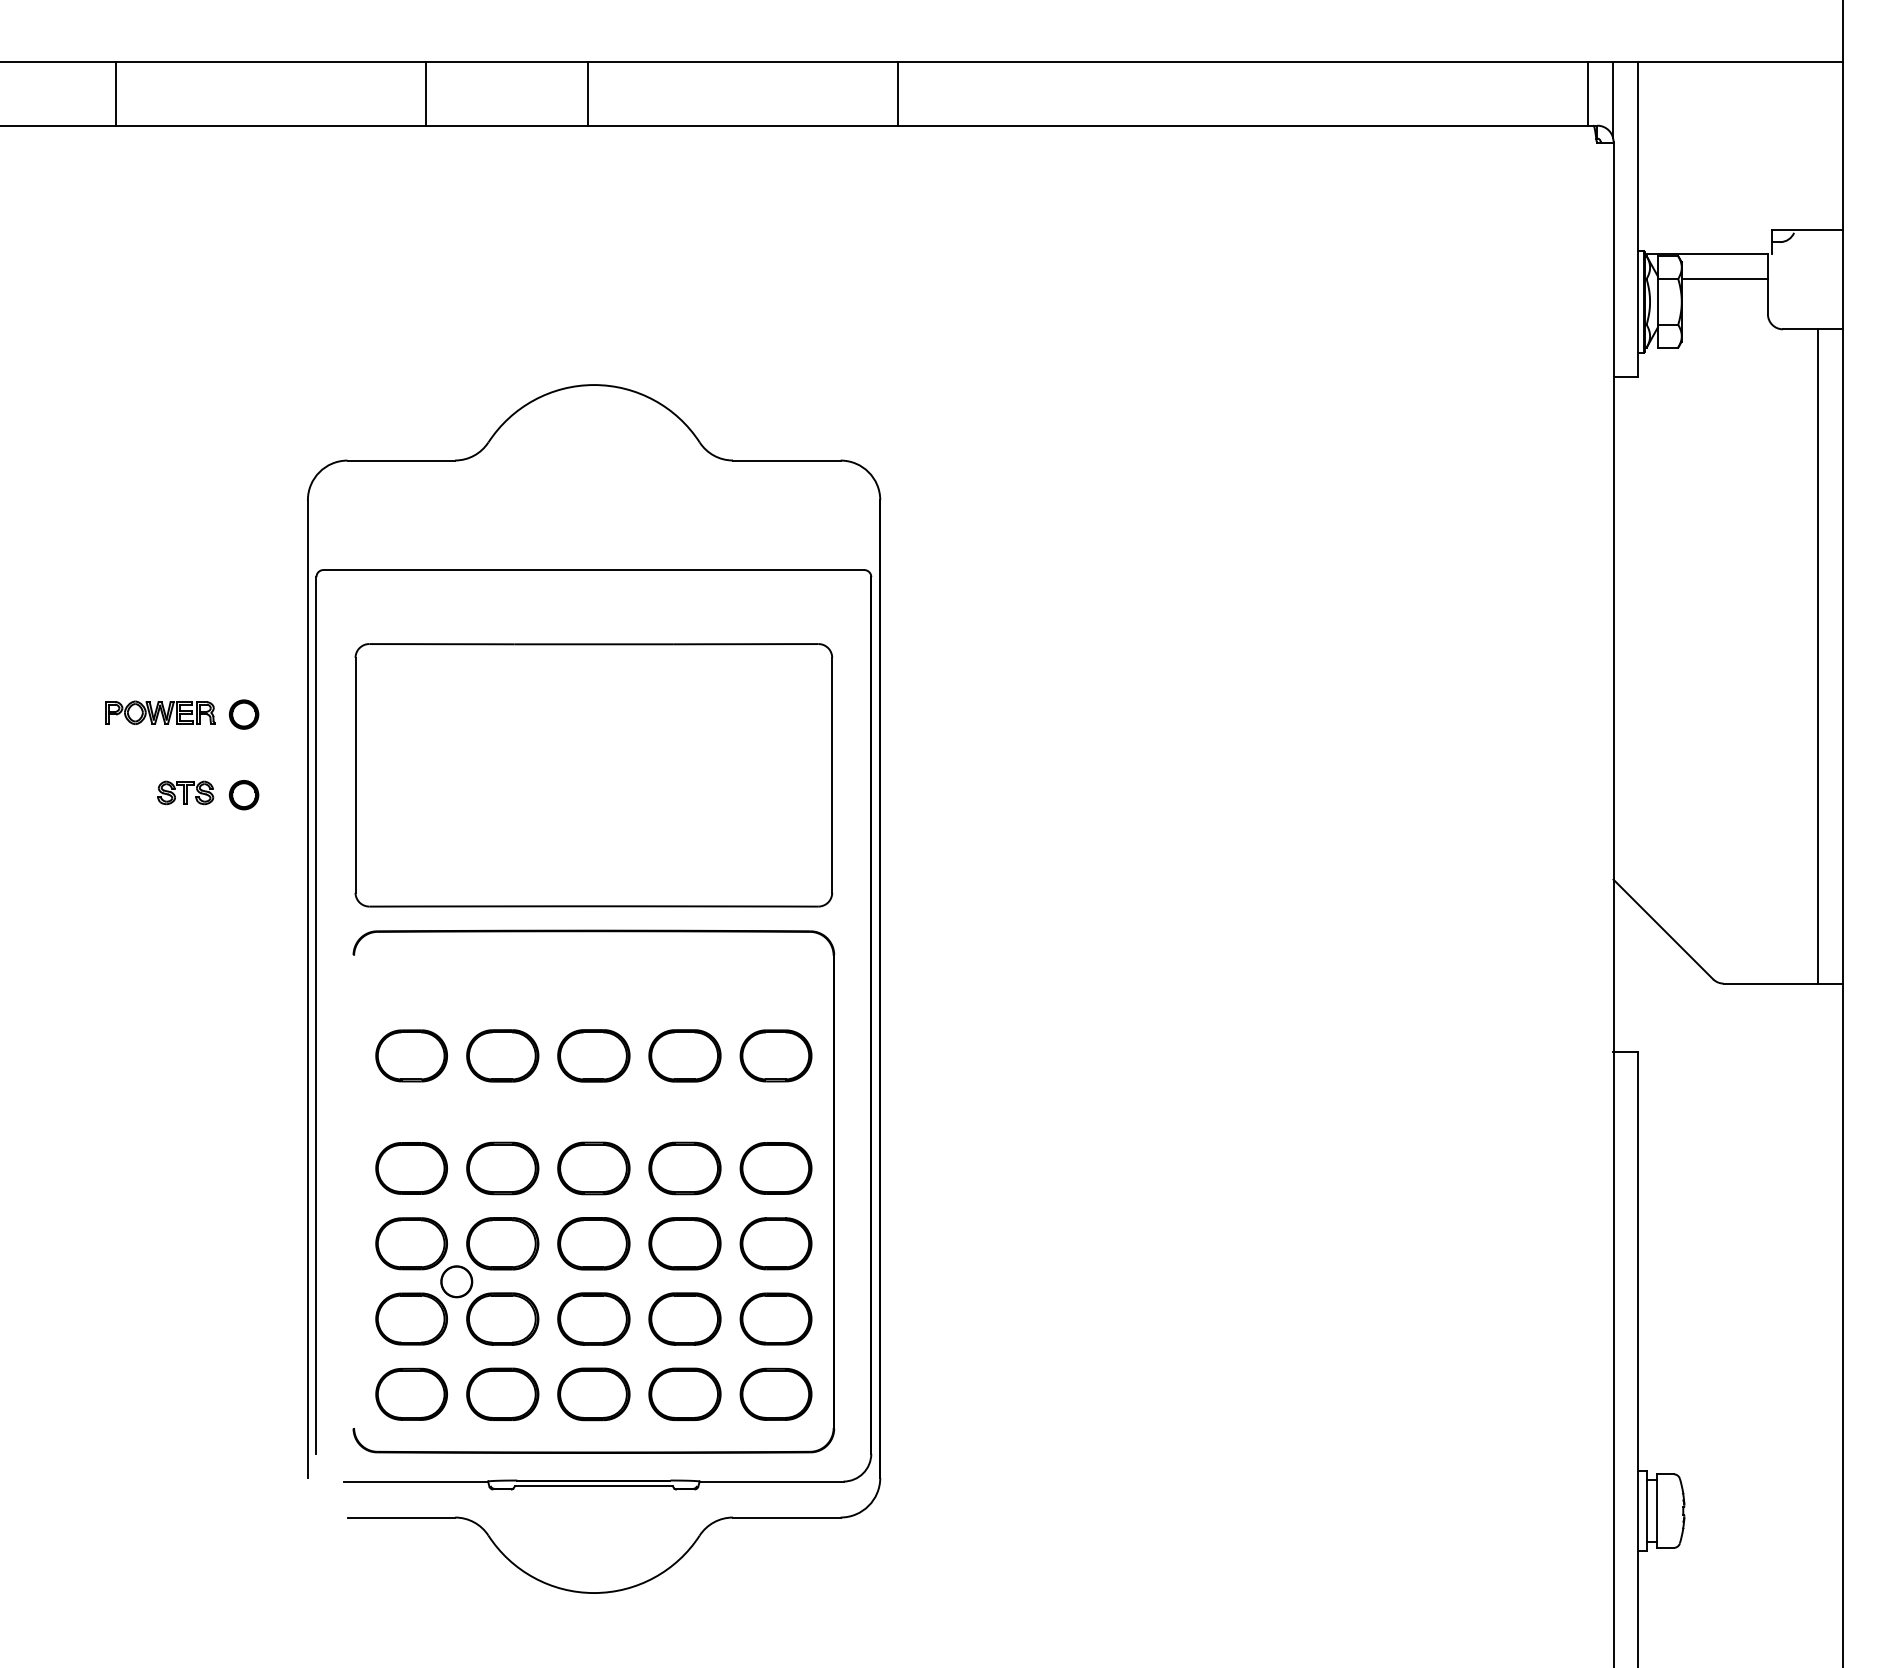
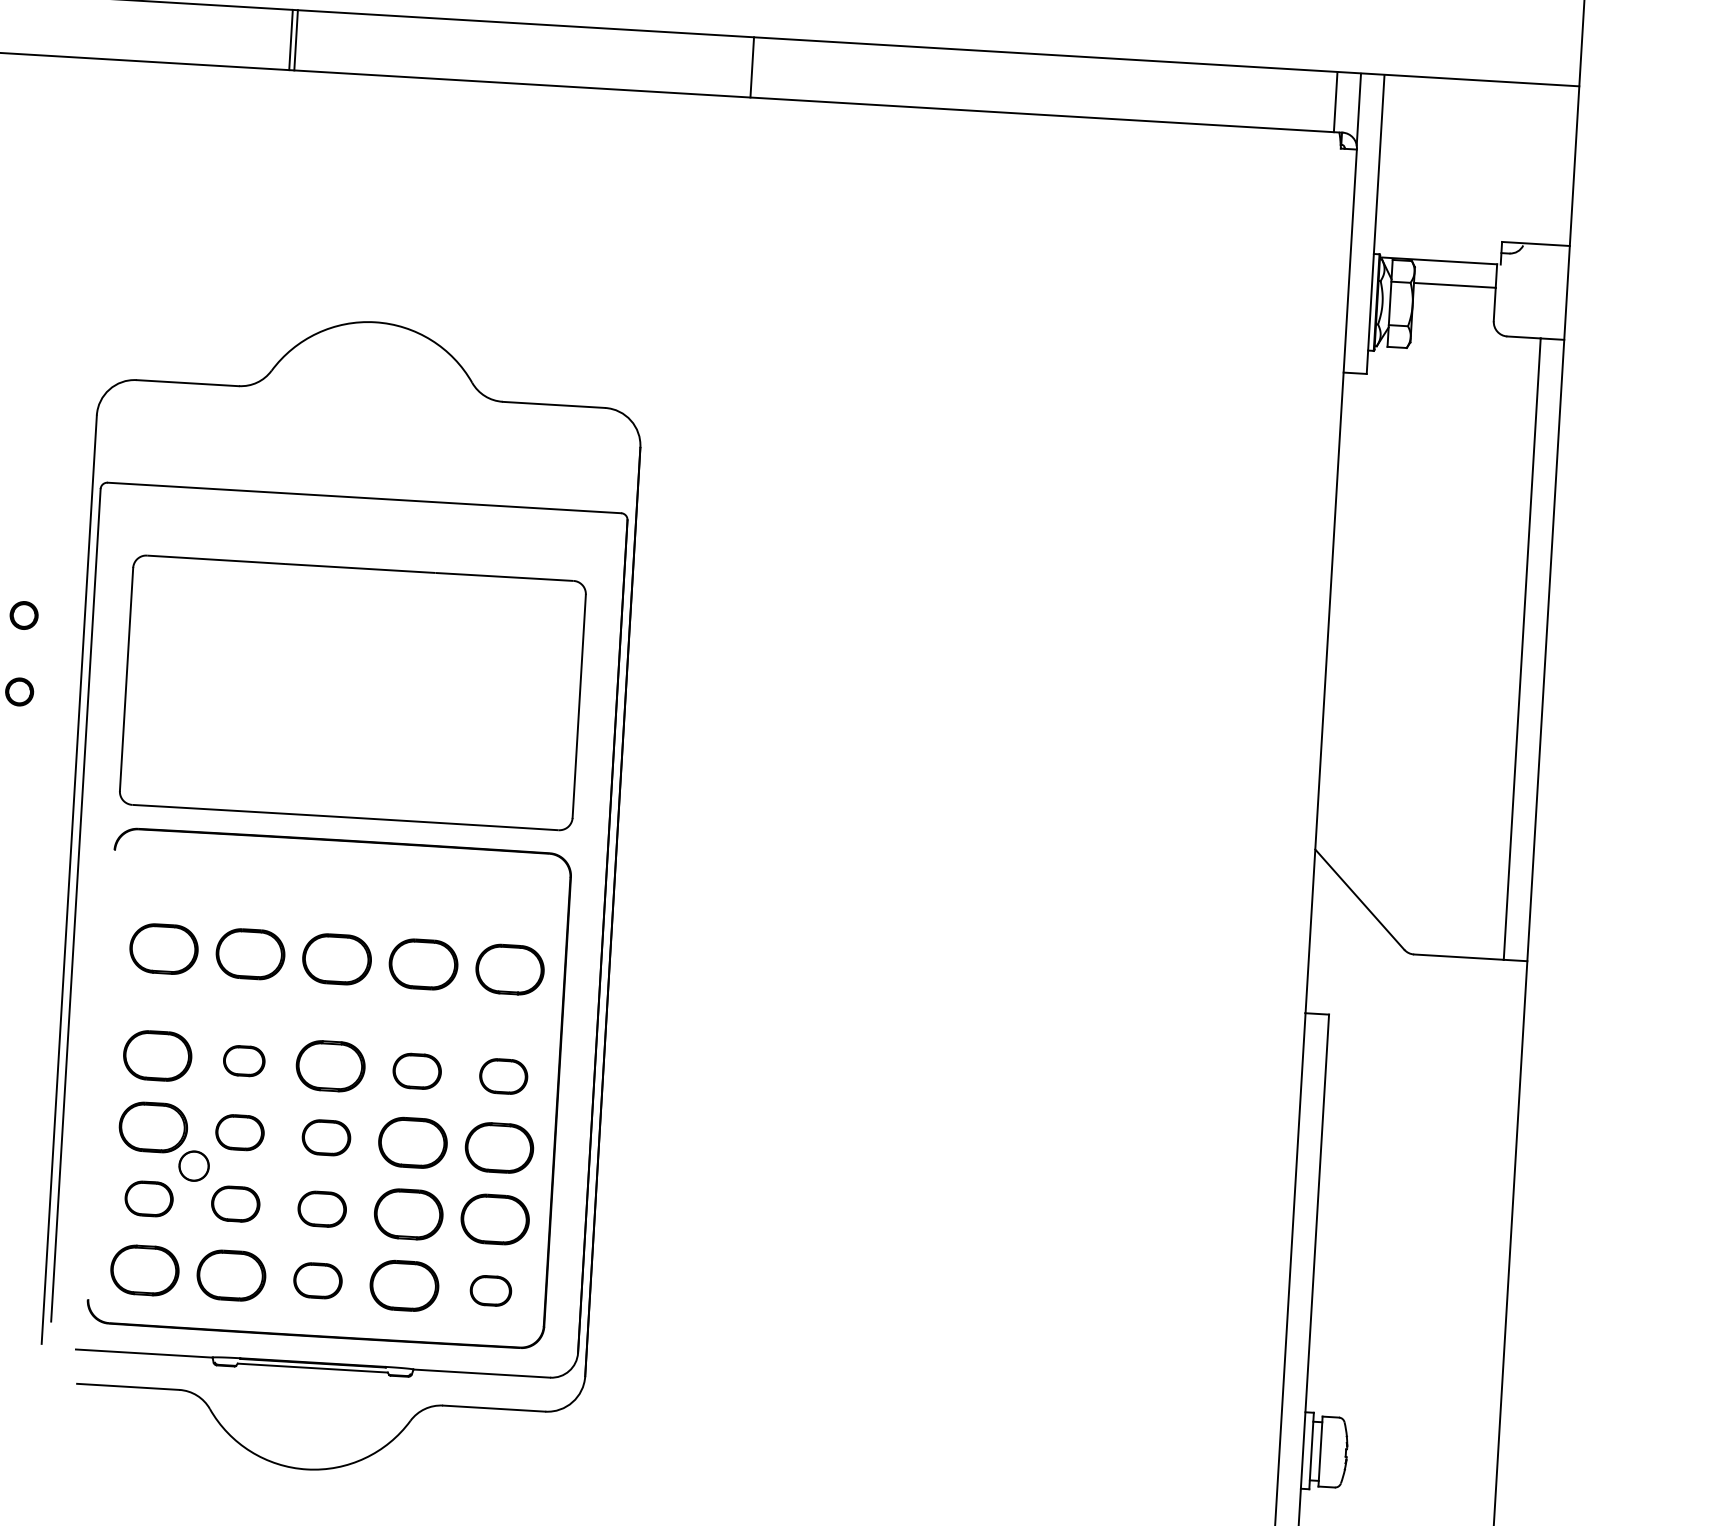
line: (425, 93) -> (296, 39), moved
line: (588, 93) -> (291, 39), moved
line: (897, 93) -> (751, 66), moved
part: (502, 1168) -> (243, 1061), size x0.6
part: (684, 1168) -> (416, 1071), size x0.7
part: (775, 1168) -> (503, 1076), size x0.7
part: (502, 1243) -> (239, 1132), size x0.7
part: (593, 1243) -> (326, 1137), size x0.7
part: (411, 1318) -> (149, 1198), size x0.7
part: (502, 1318) -> (235, 1203), size x0.7
part: (593, 1318) -> (321, 1208), size x0.7
part: (775, 1393) -> (490, 1290), size x0.6
part: (593, 1394) -> (317, 1280), size x0.7

